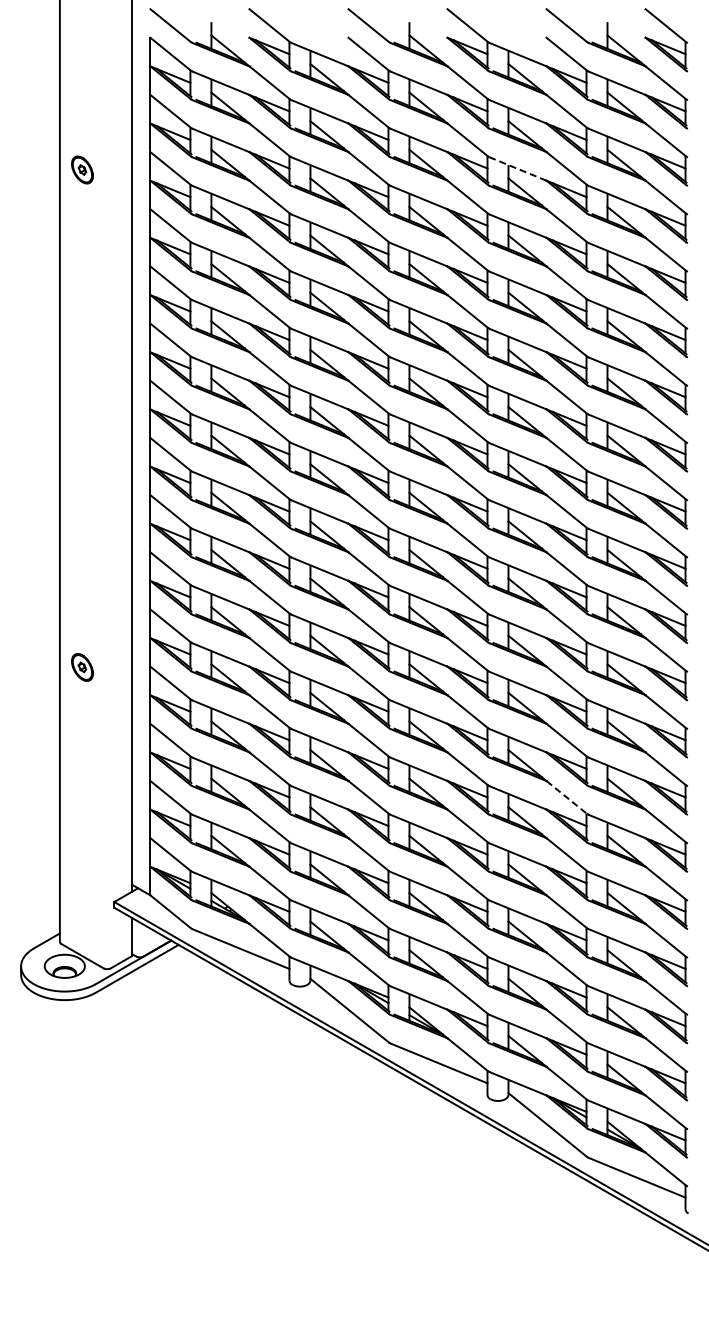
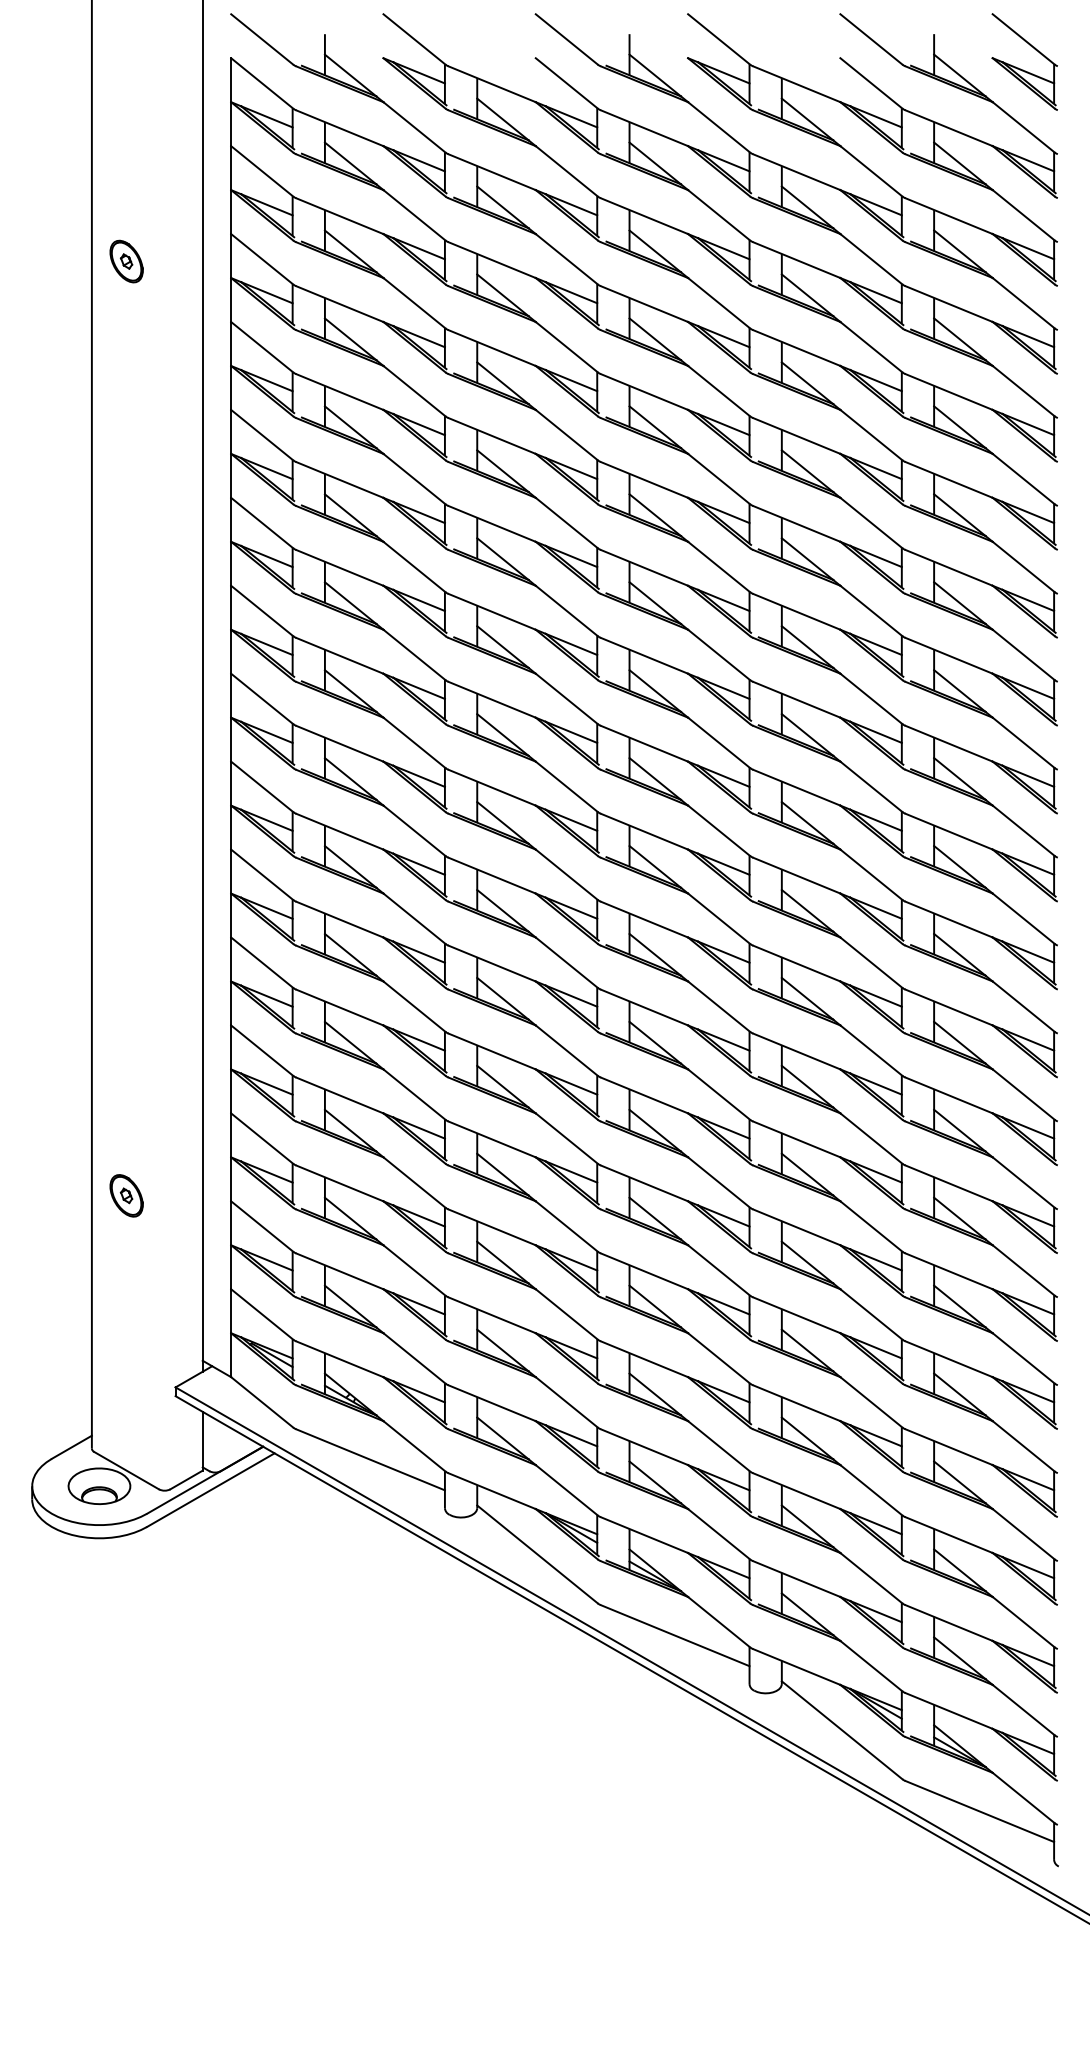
line: (518, 169) -> (797, 260), dashed -> solid
part: (82, 667) -> (126, 1195), moved
line: (566, 797) -> (871, 1226), dashed -> solid

